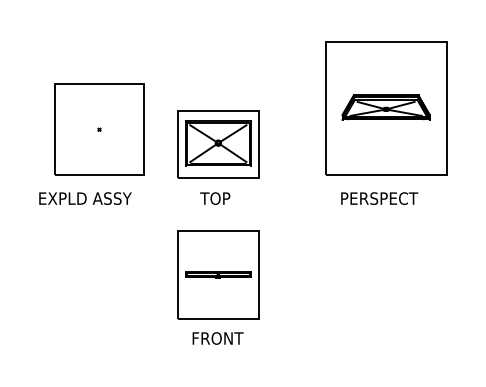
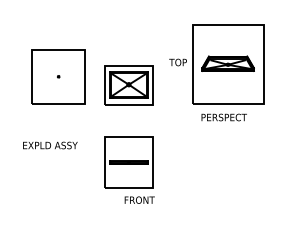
text: (85, 198) -> (50, 145), moved
text: (214, 198) -> (177, 62), moved
text: (217, 337) -> (139, 199), moved

